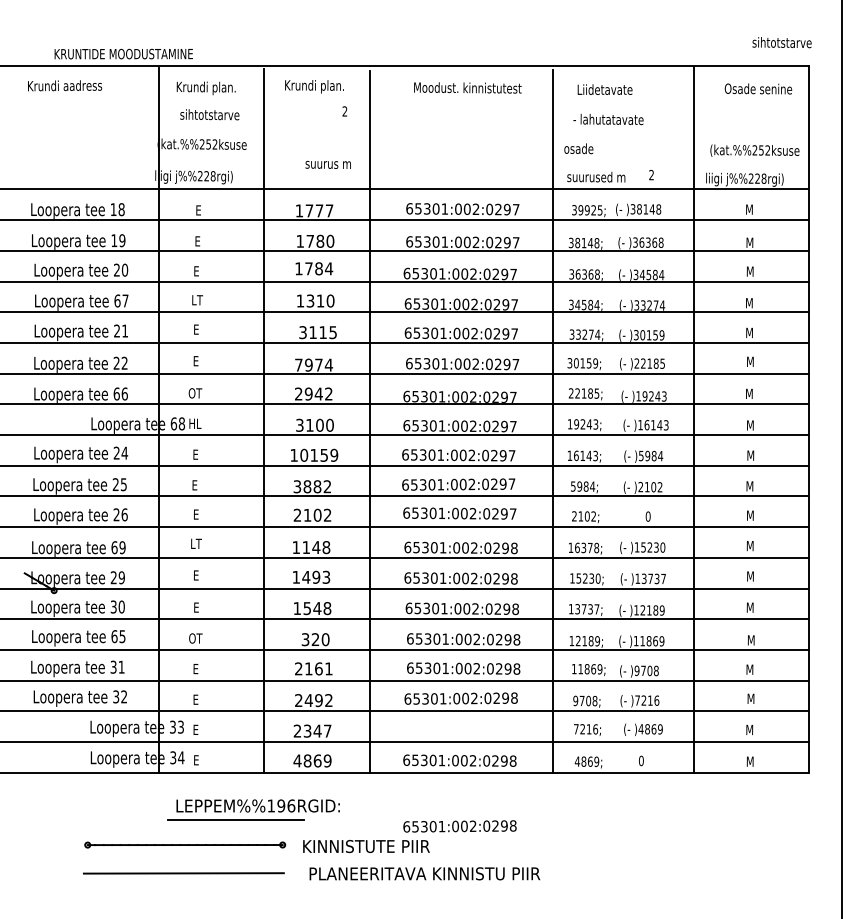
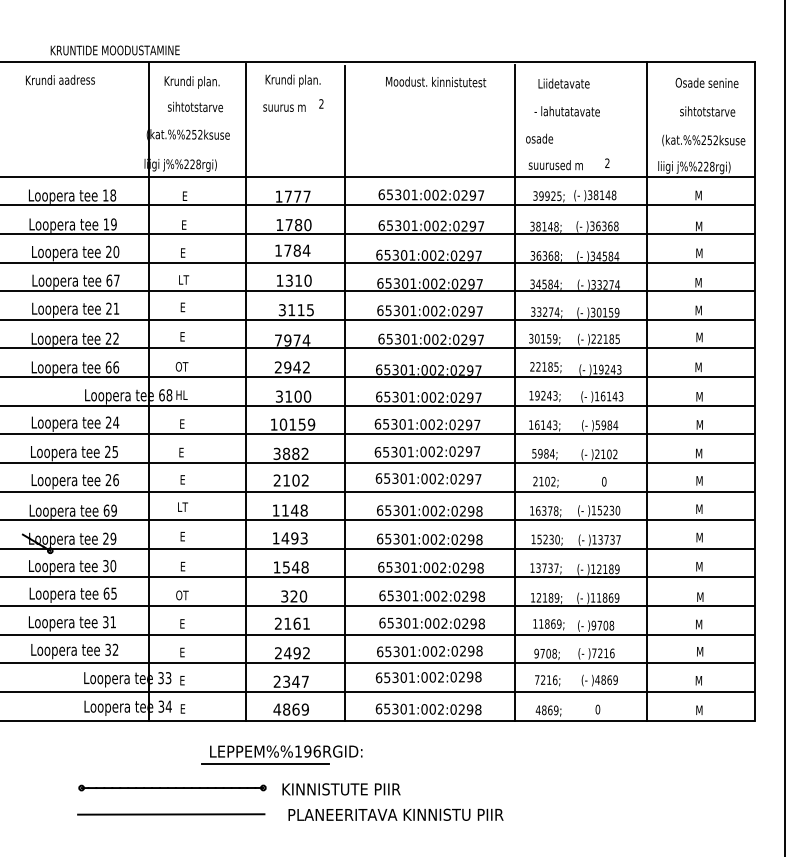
text: (781, 42) -> (707, 111), moved
text: (327, 164) -> (283, 107), moved
part: (253, 809) -> (281, 754), moved
text: (459, 826) -> (428, 677), moved

